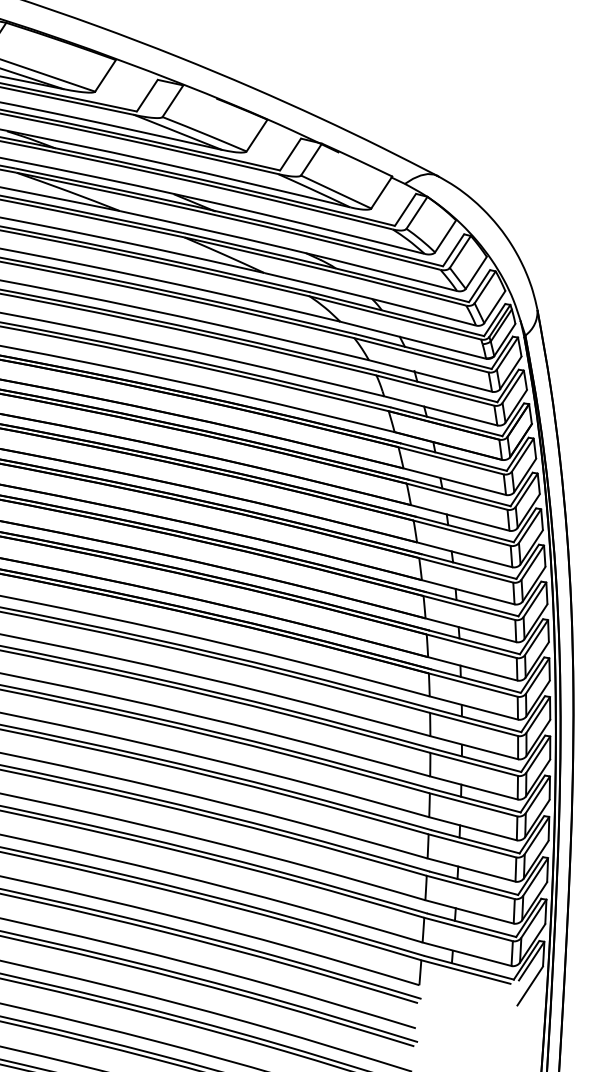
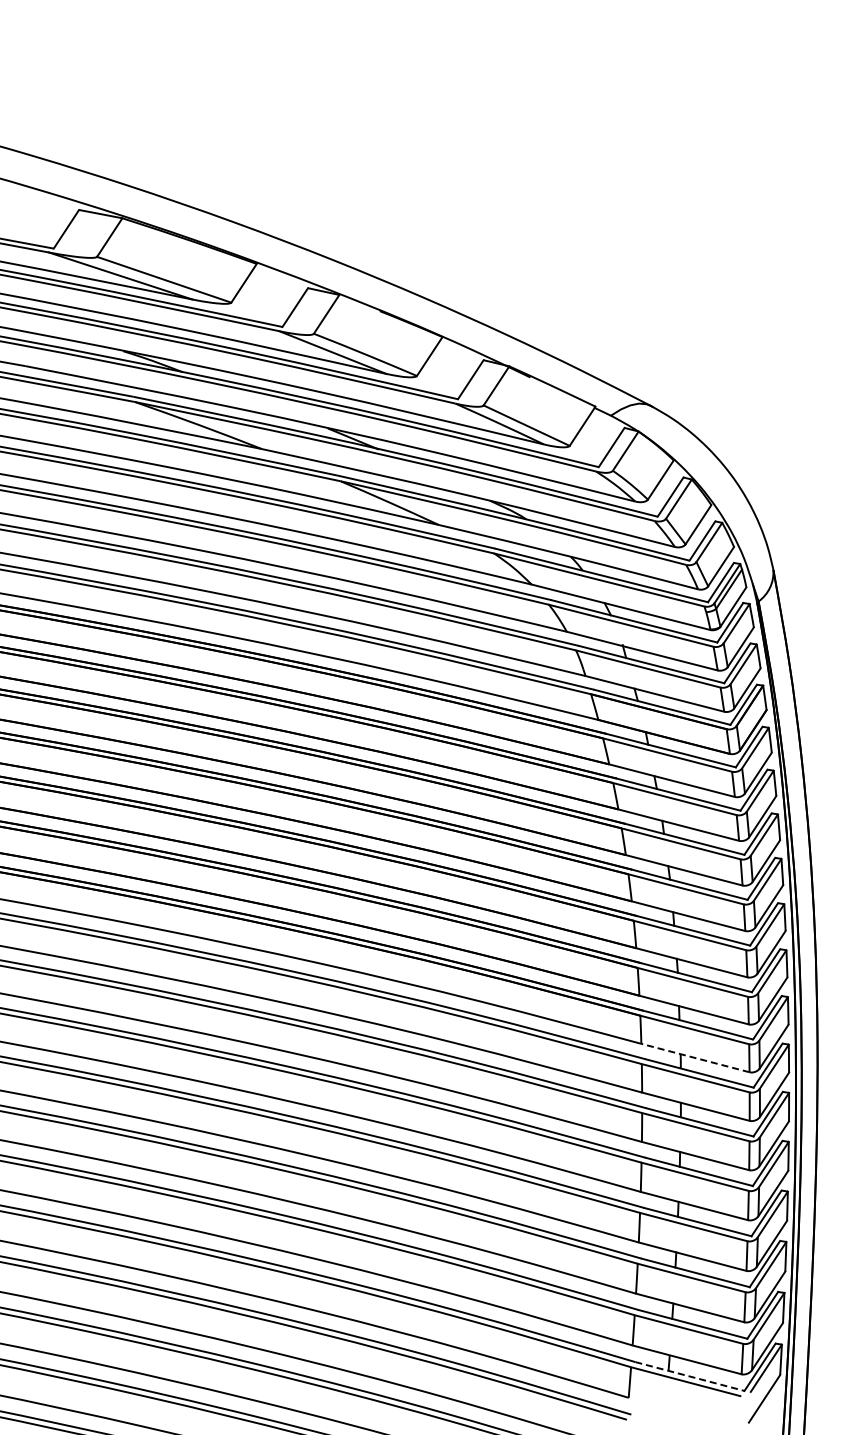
line: (473, 708) -> (695, 1058), solid -> dashed
line: (469, 967) -> (690, 1376), solid -> dashed

